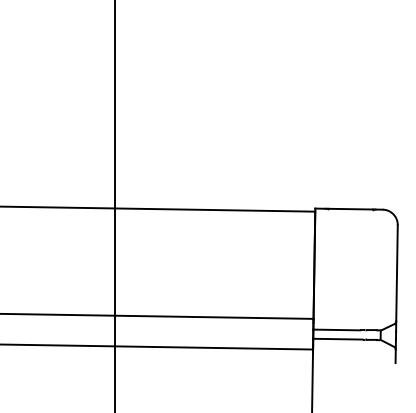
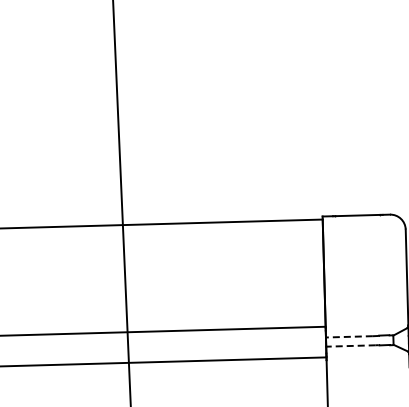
line: (336, 329) -> (349, 336), solid -> dashed
line: (337, 339) -> (350, 346), solid -> dashed

